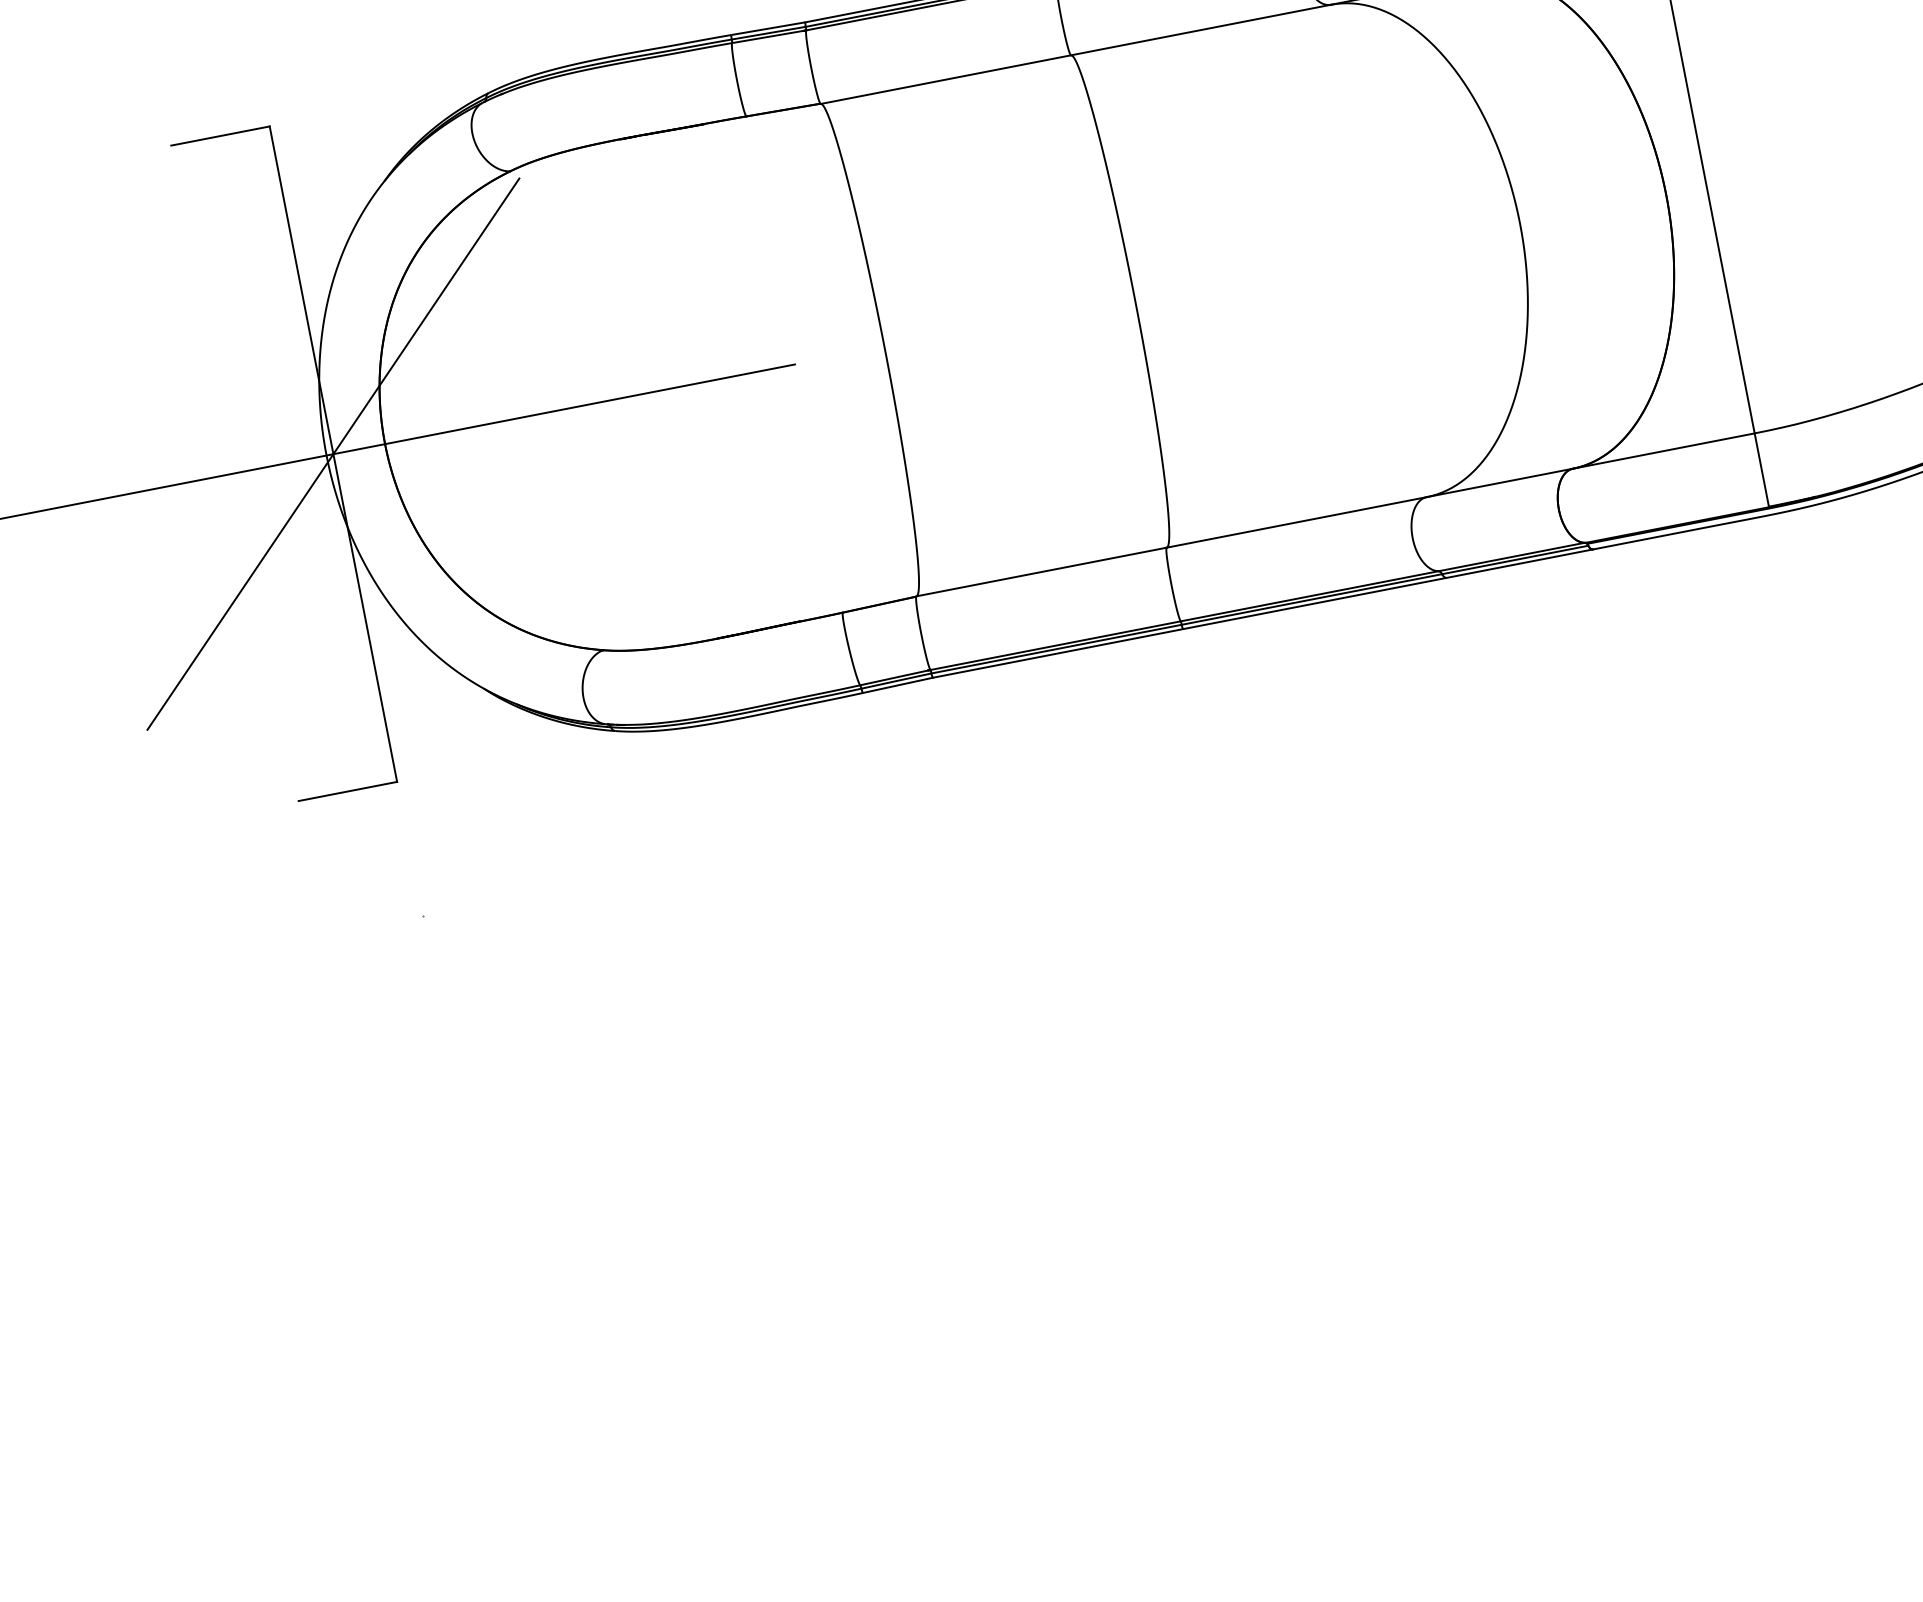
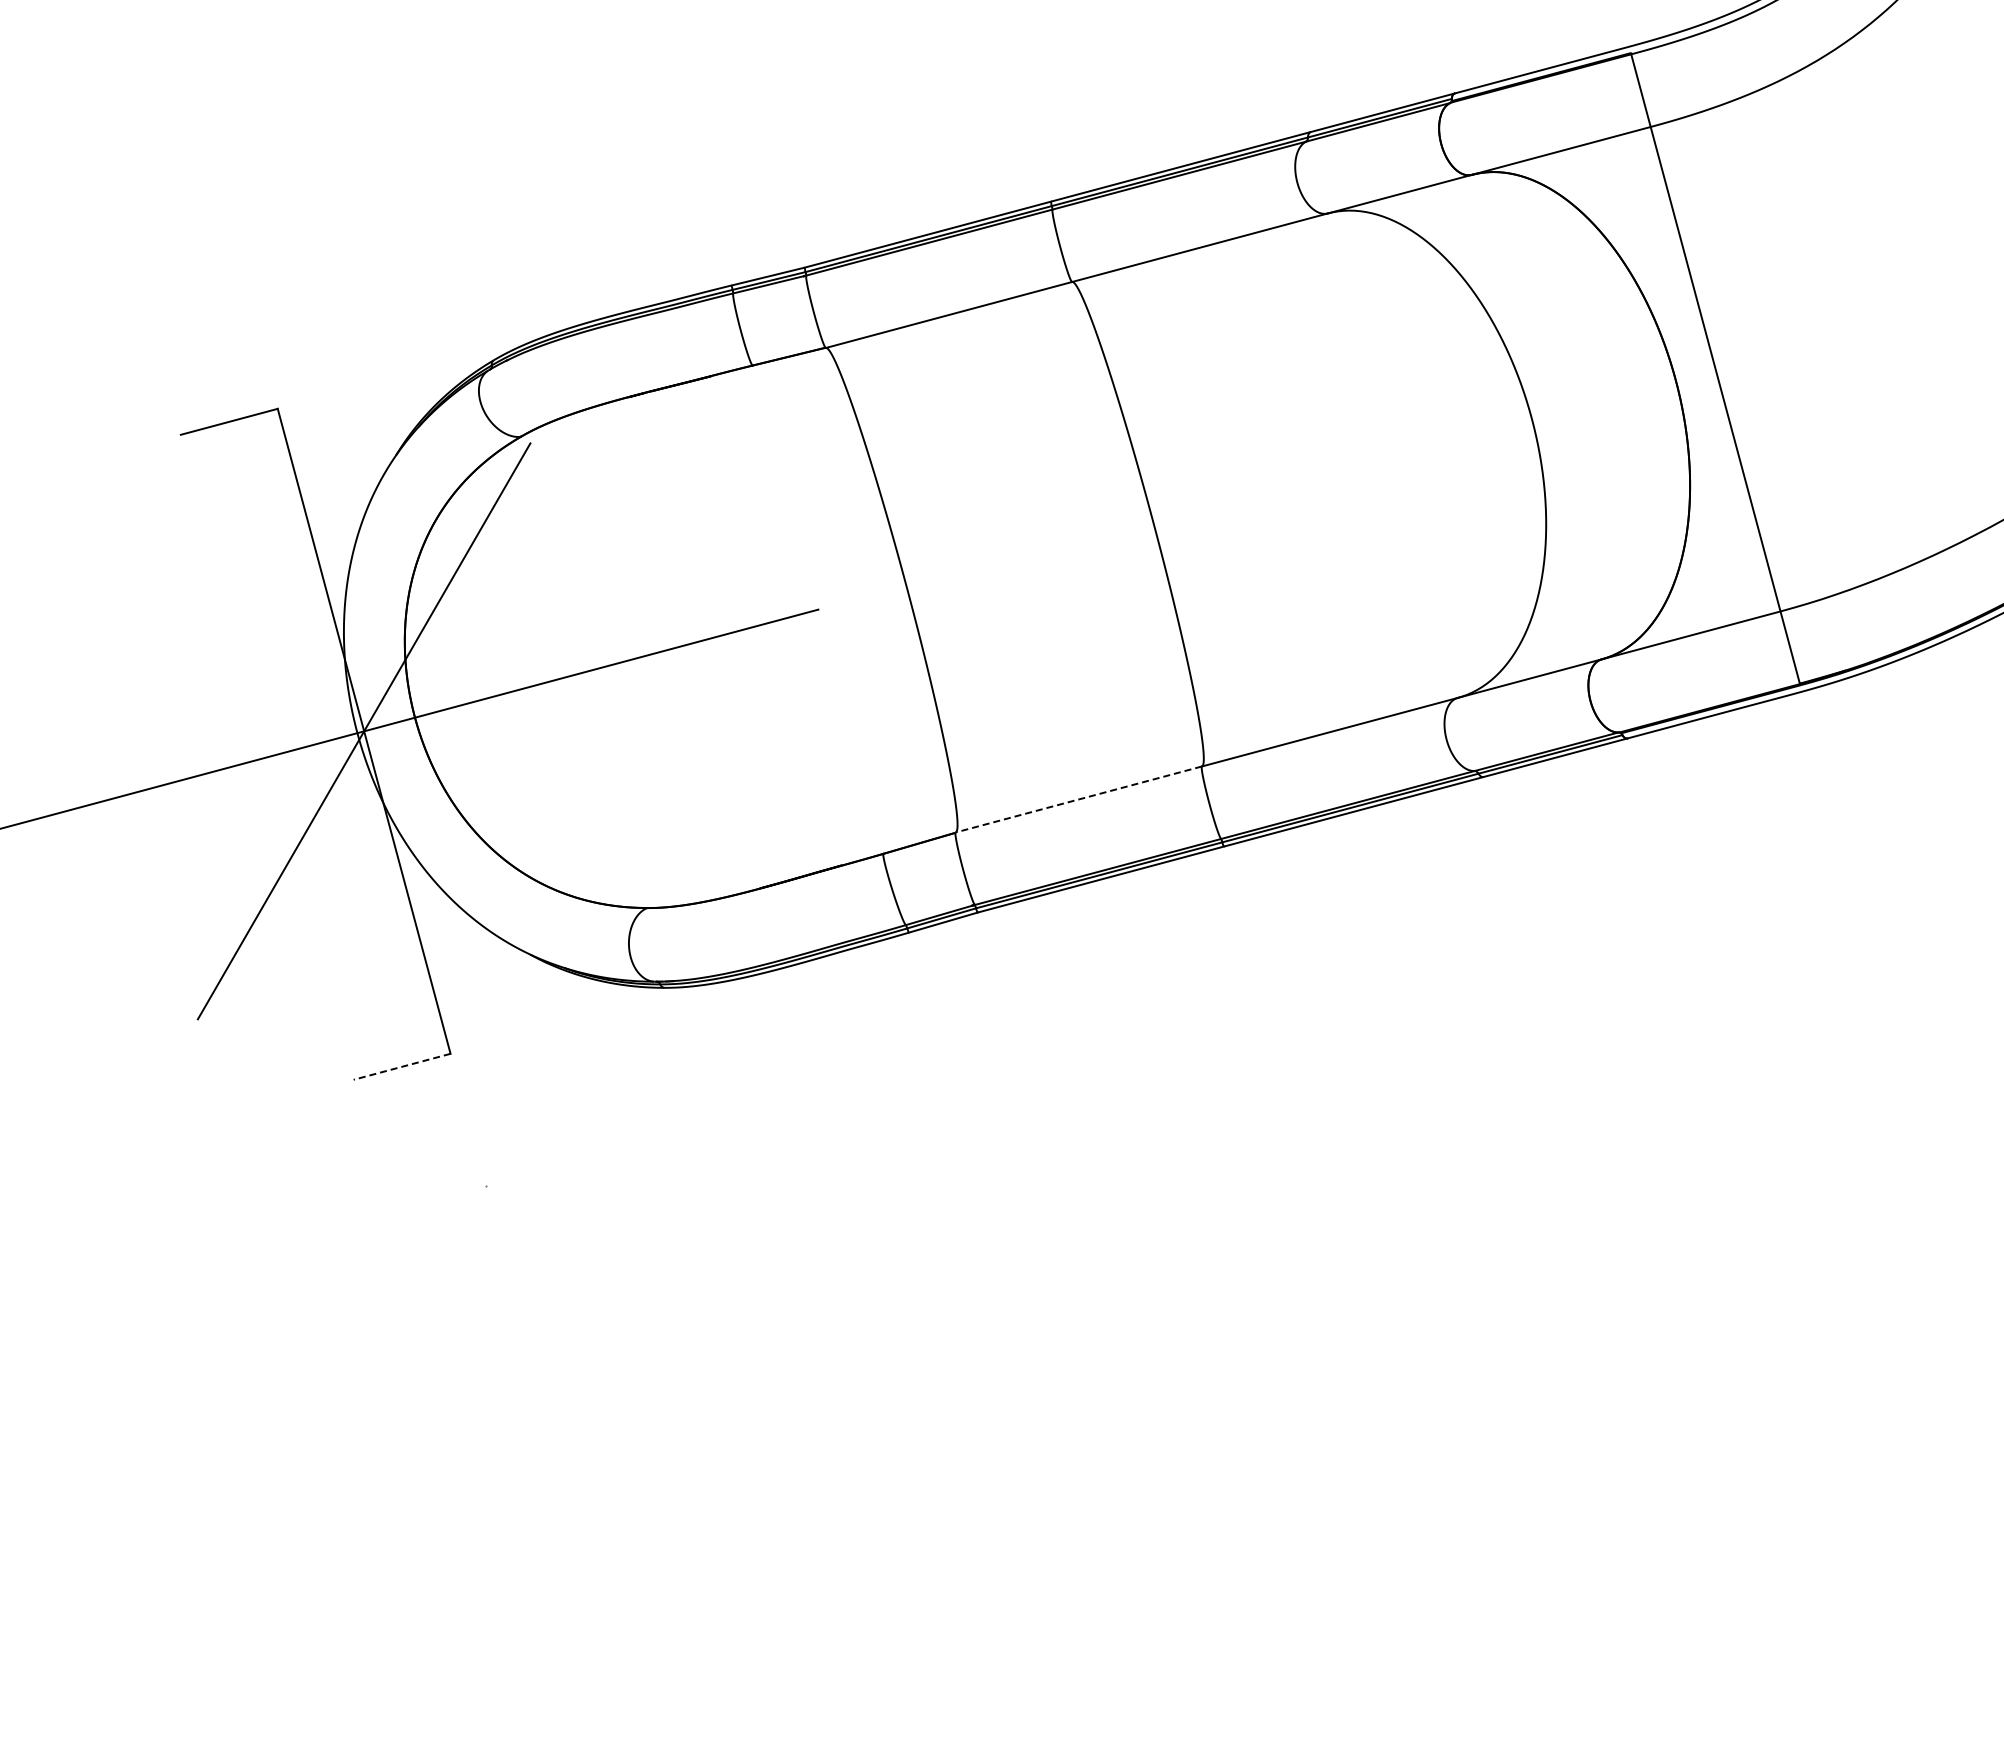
line: (1041, 572) -> (1078, 799), solid -> dashed
line: (347, 791) -> (401, 1066), solid -> dashed

